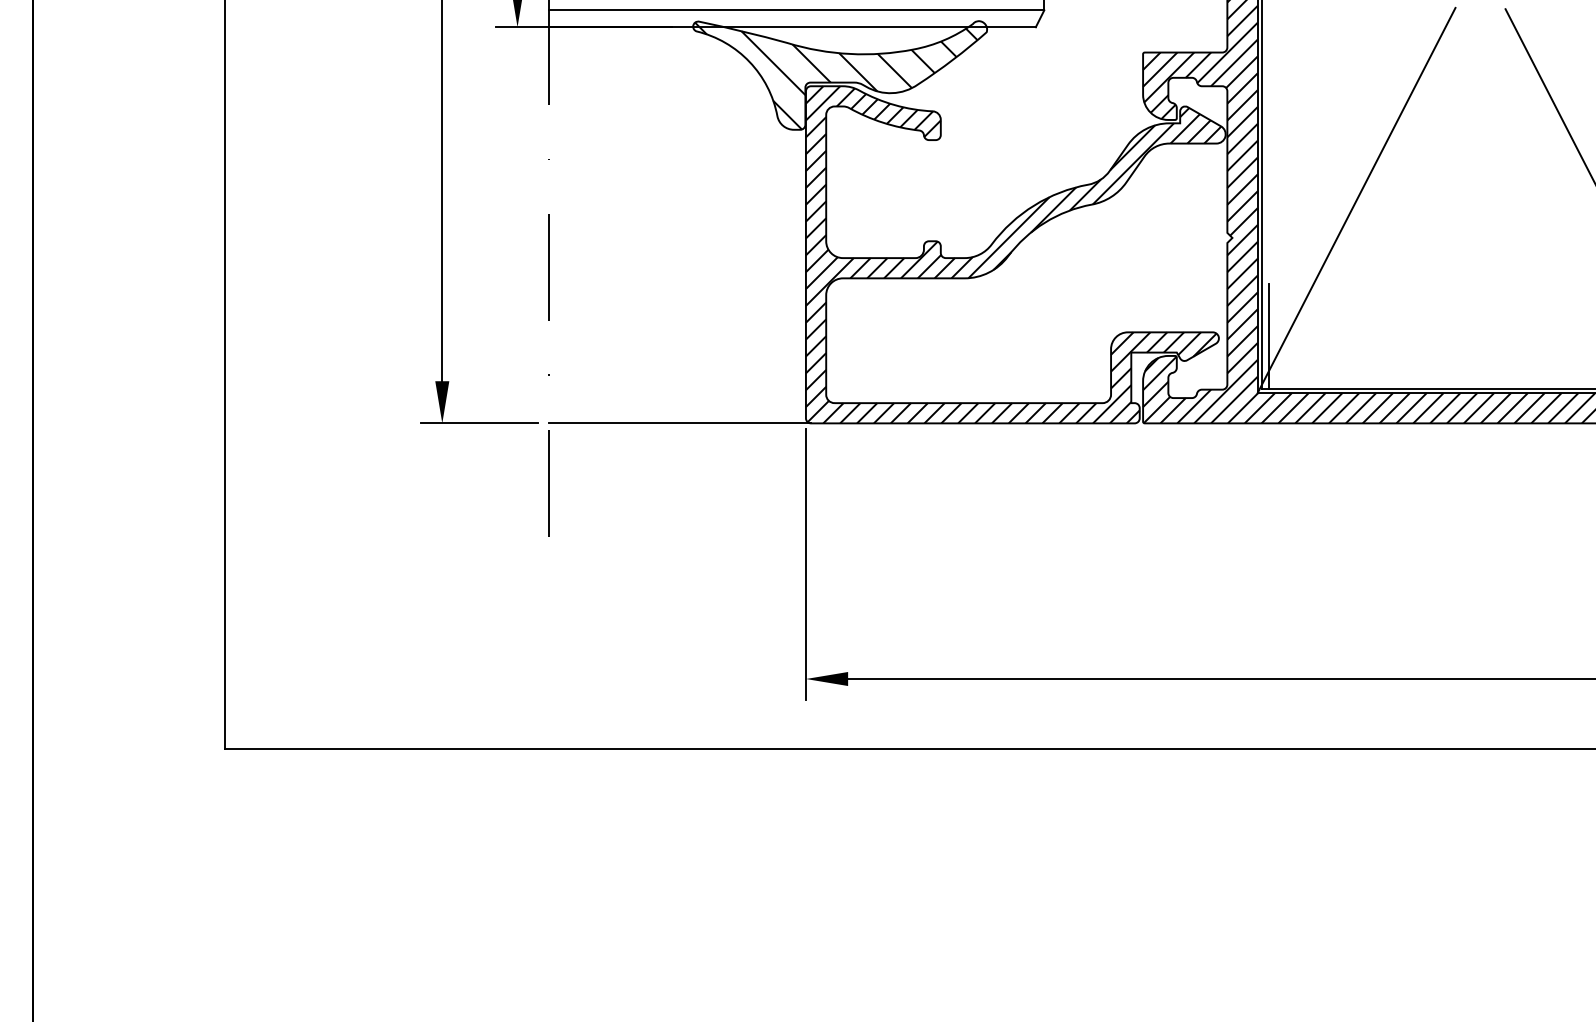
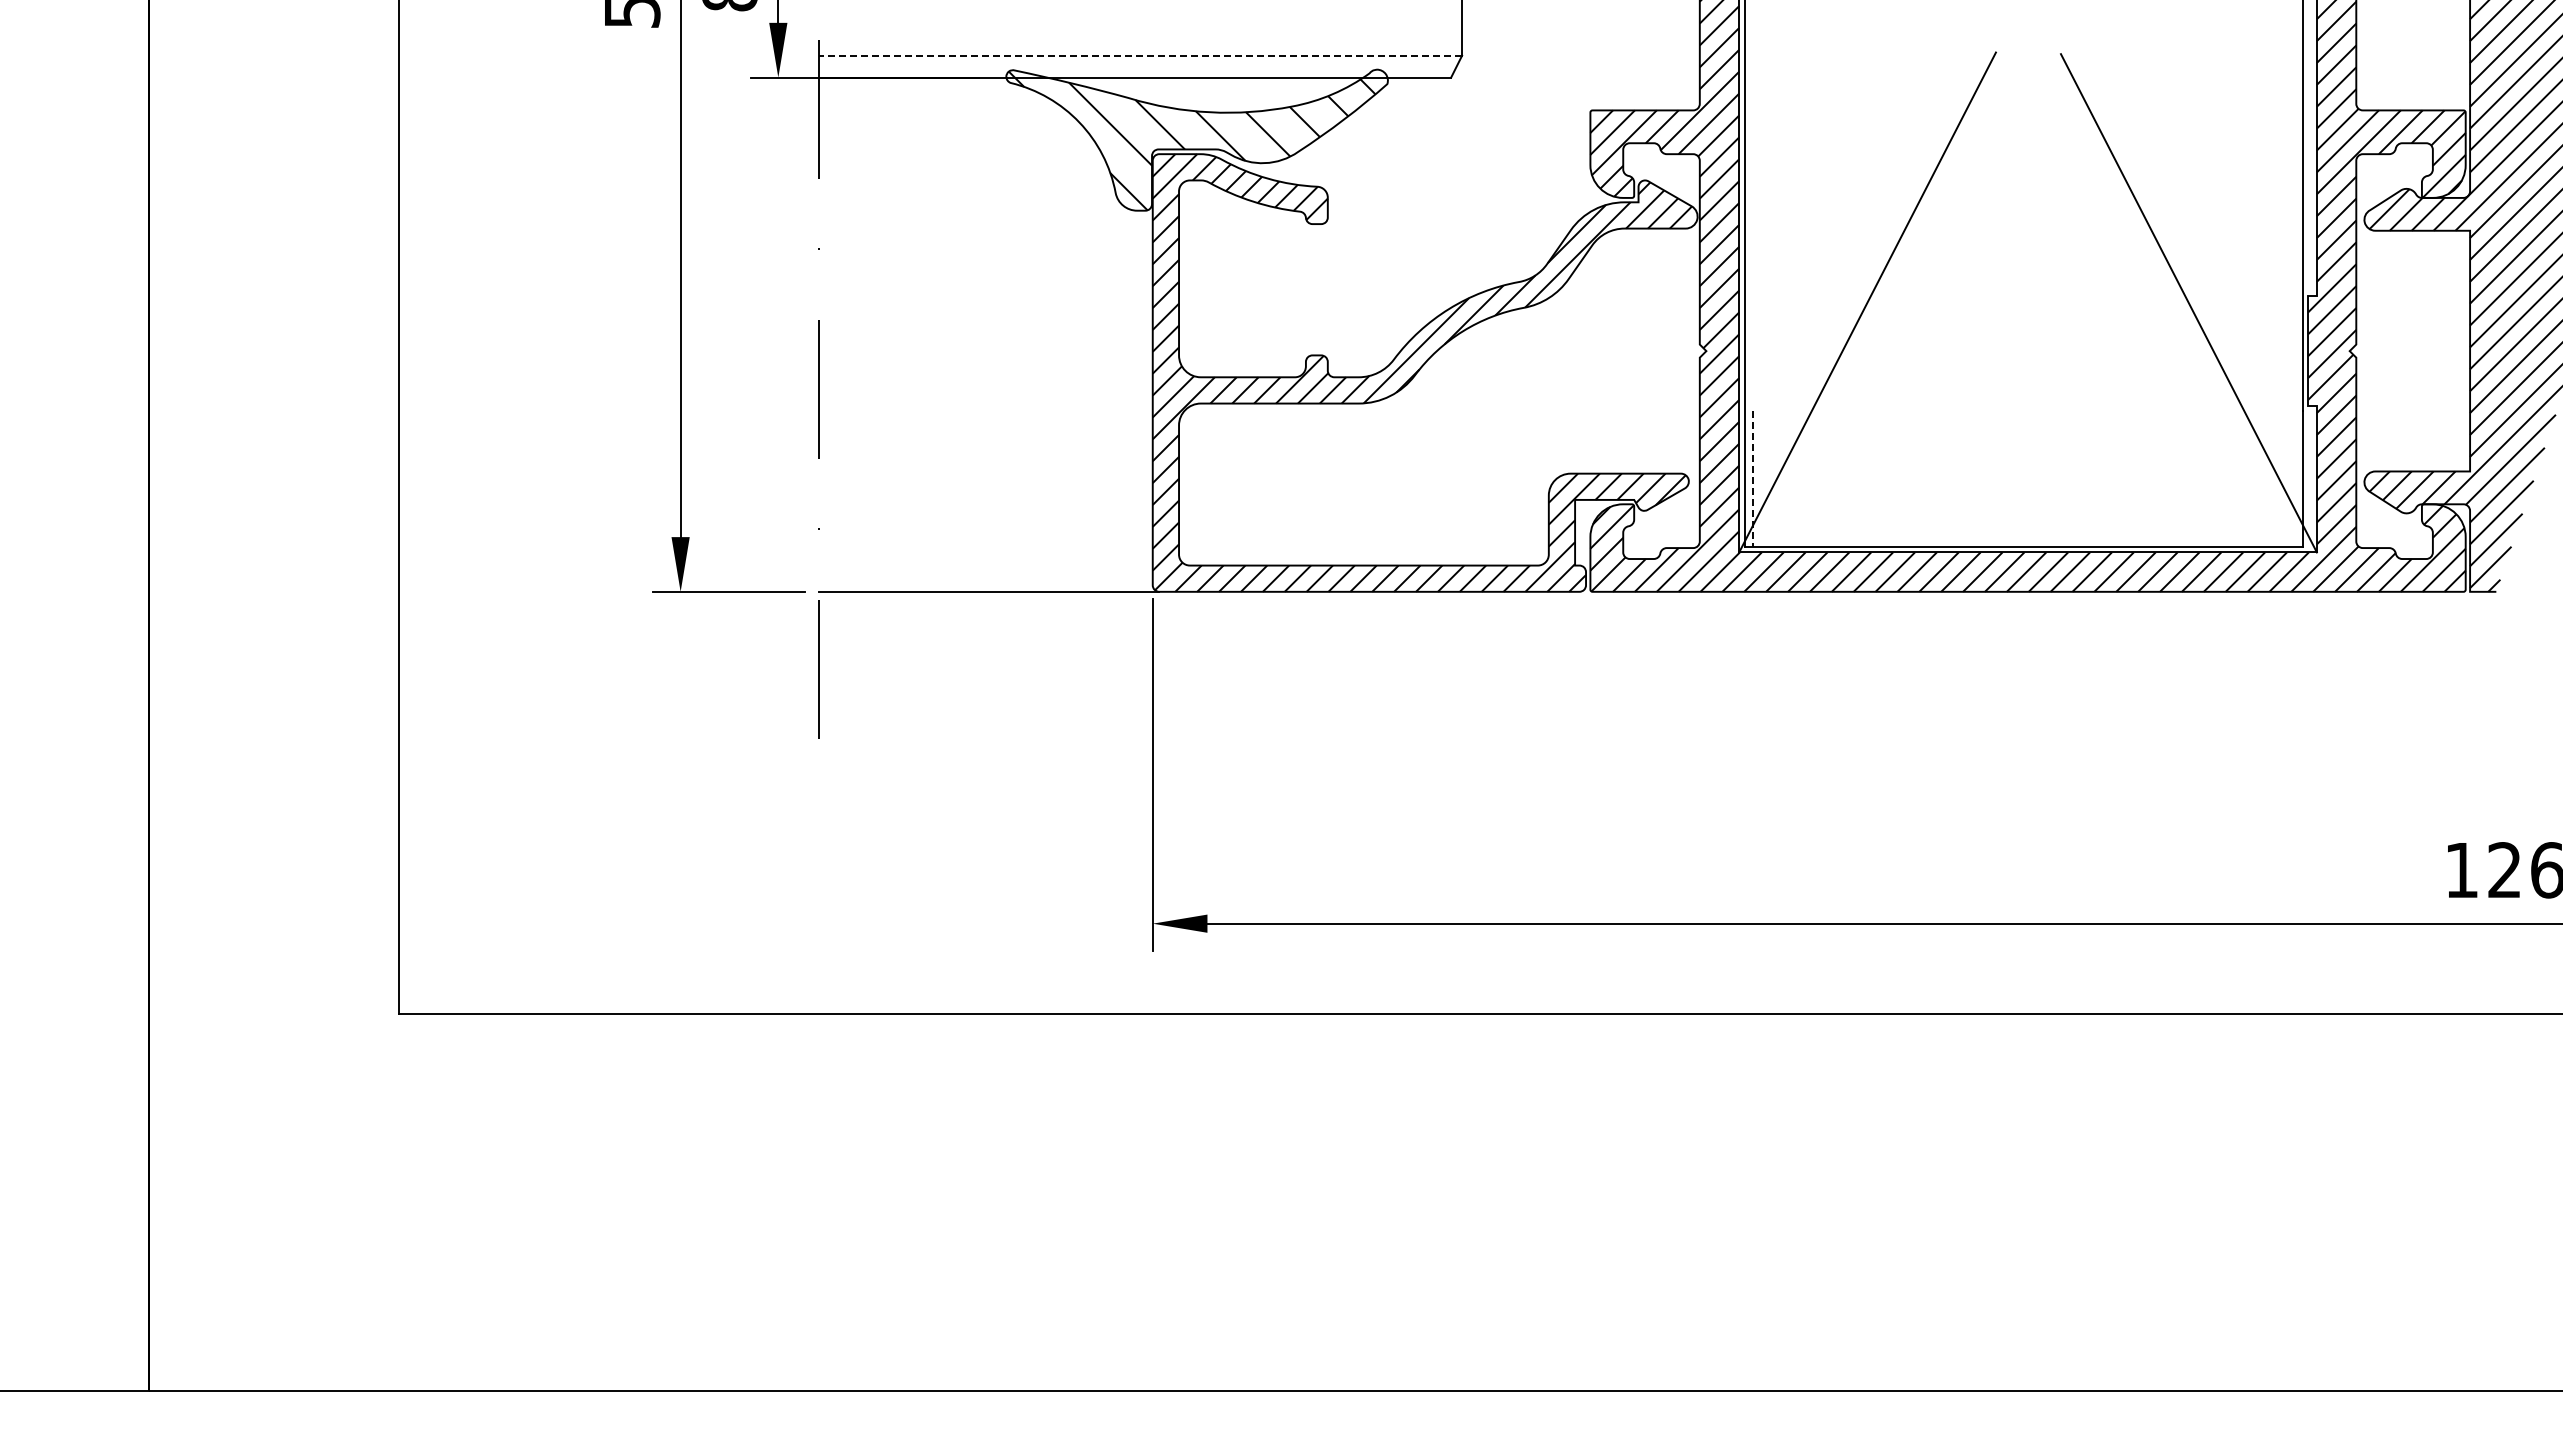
line: (796, 10) -> (1140, 55), solid -> dashed
line: (1268, 336) -> (1753, 479), solid -> dashed

